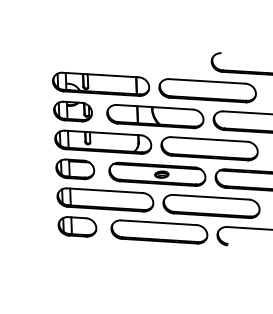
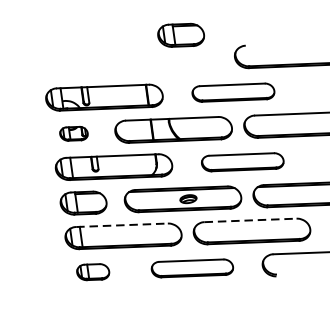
part: (169, 39) -> (181, 35), added
part: (207, 90) -> (233, 92), size x0.7
part: (72, 111) -> (73, 133), size x0.6
part: (209, 148) -> (242, 161), size x0.7
line: (105, 190) -> (122, 224), solid -> dashed
line: (211, 197) -> (250, 220), solid -> dashed
part: (77, 226) -> (93, 271), size x0.7
part: (159, 231) -> (192, 267), size x0.7

